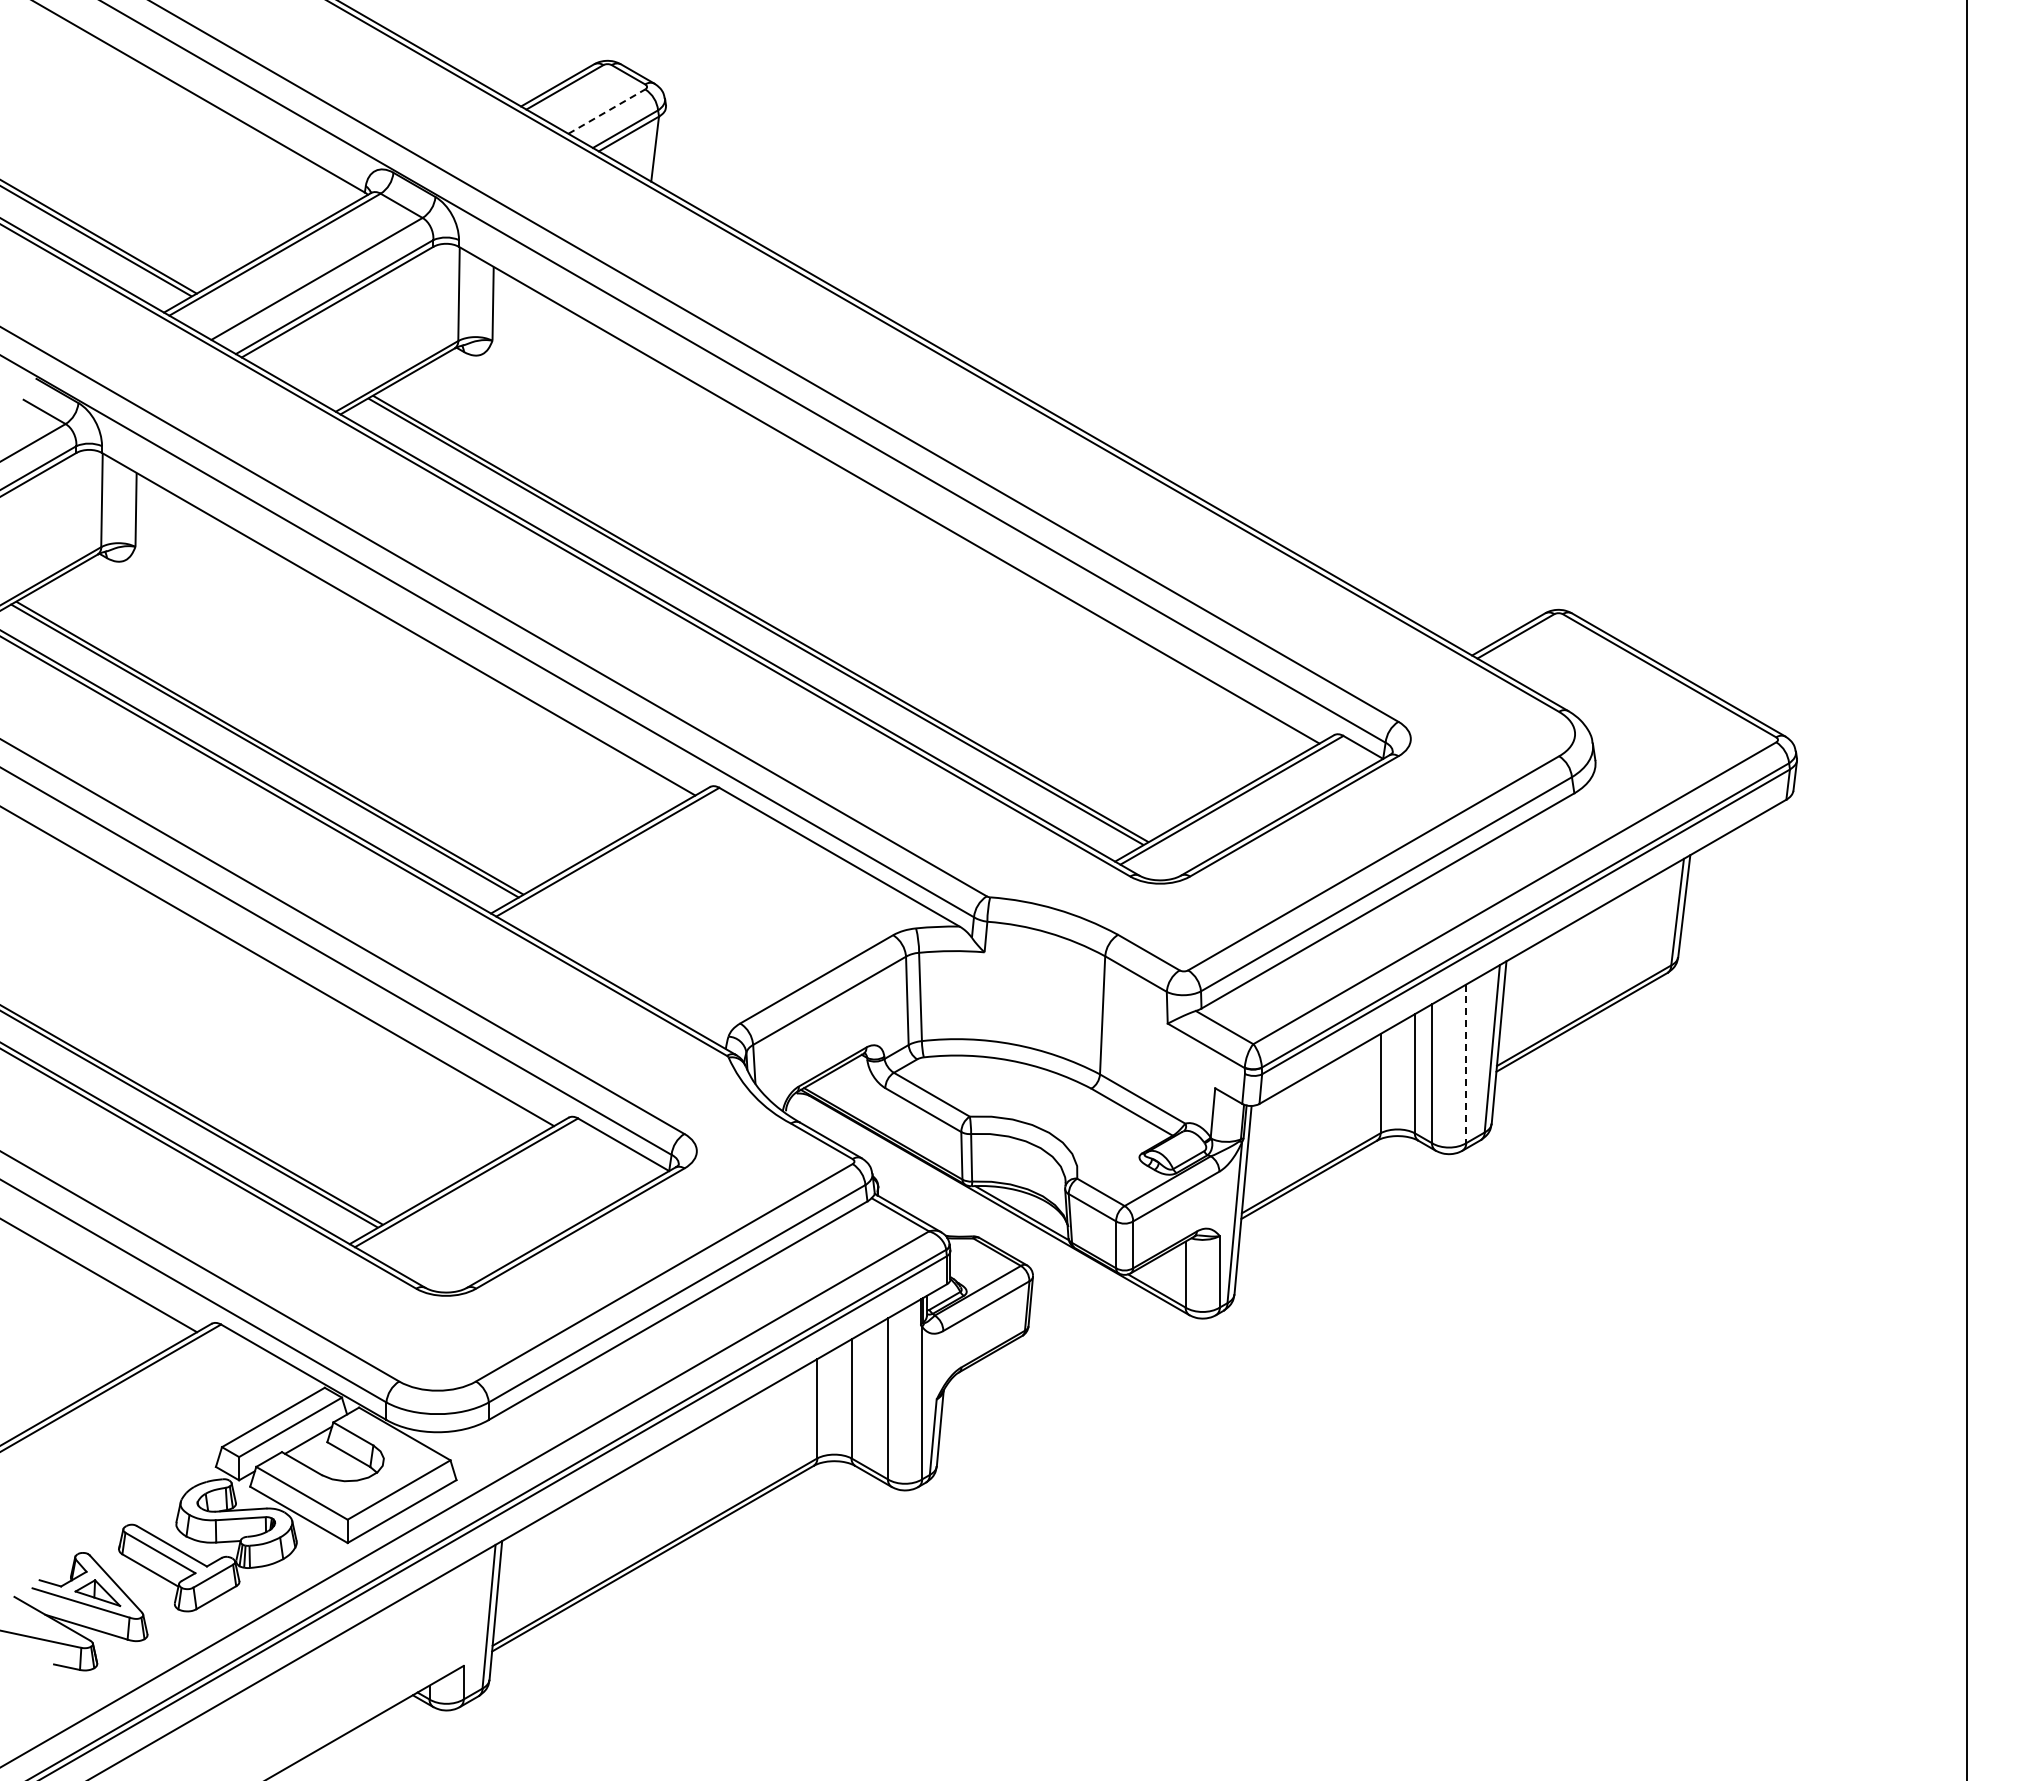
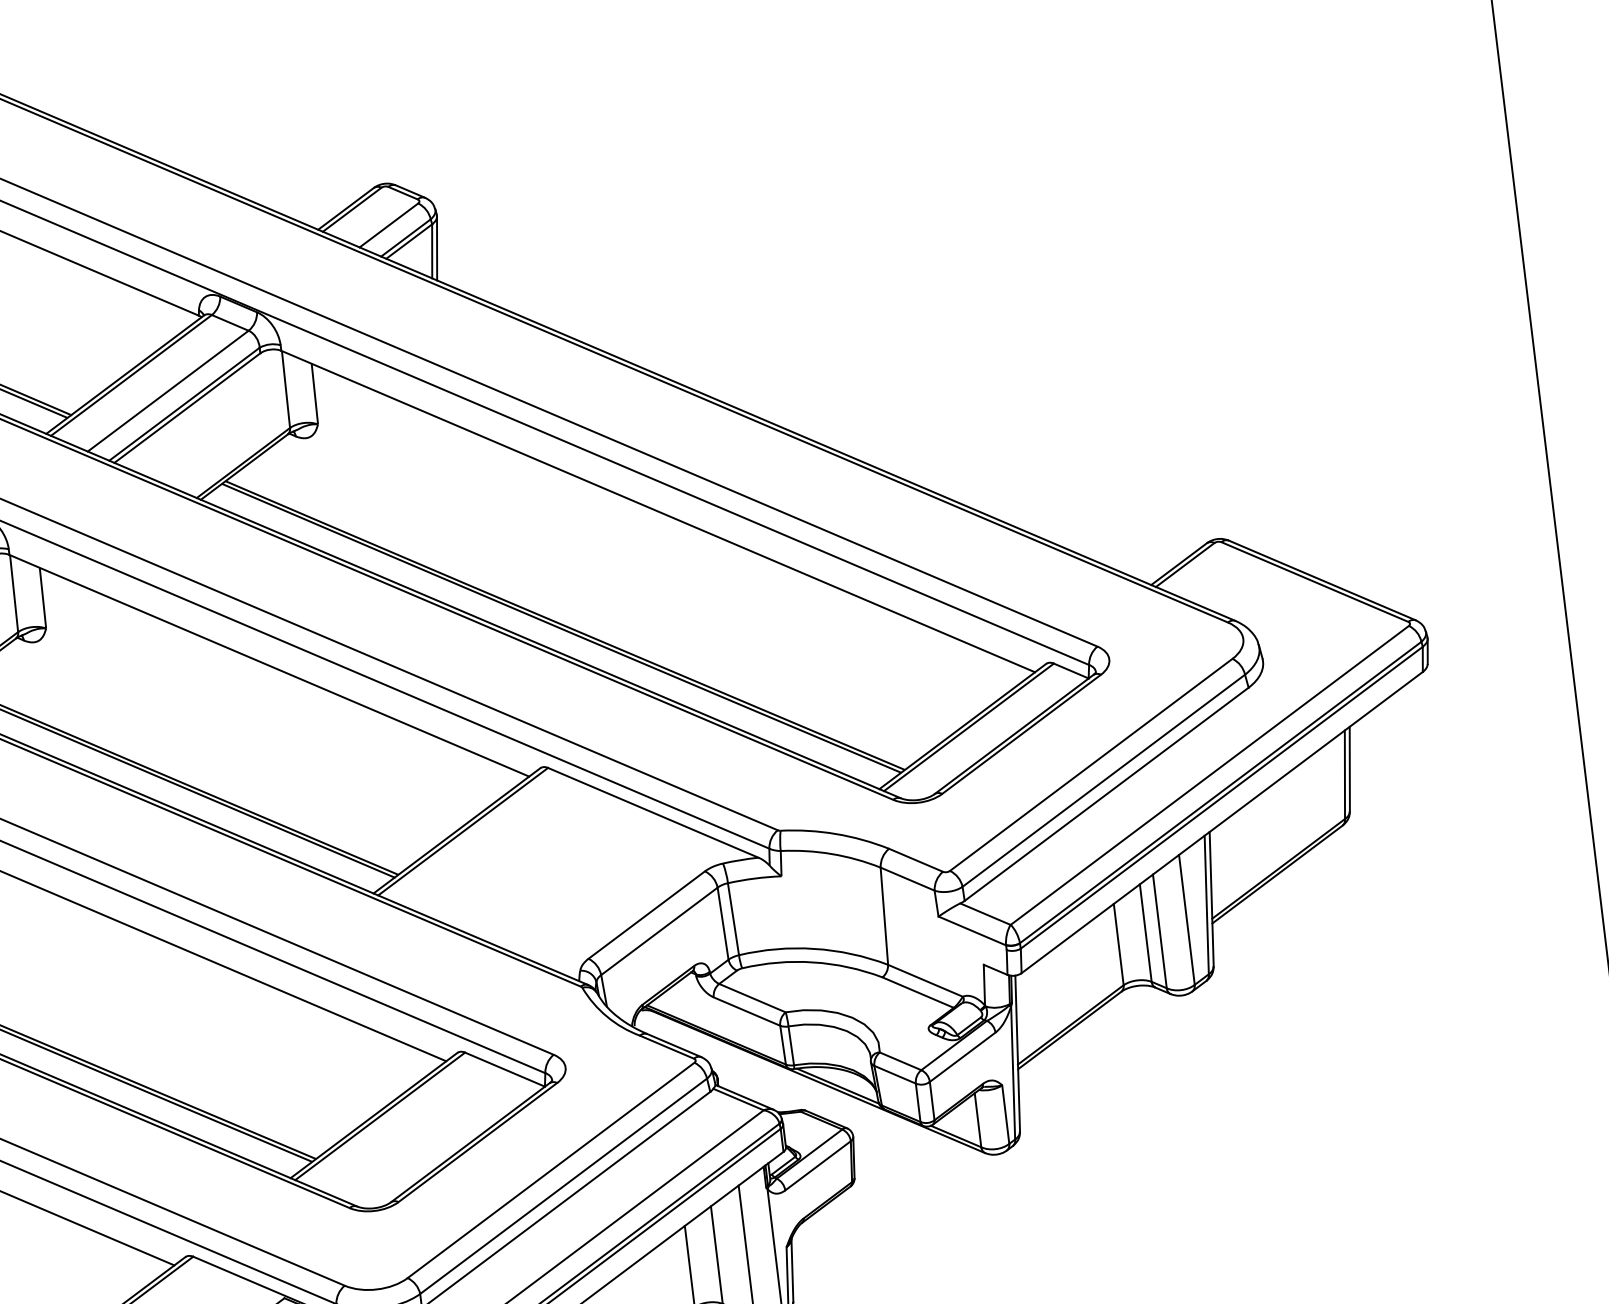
line: (607, 111) -> (389, 225), dashed -> solid
line: (661, 145) -> (437, 247), added
line: (1466, 1064) -> (1187, 920), dashed -> solid

